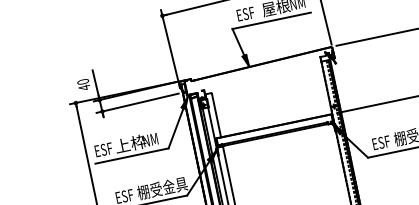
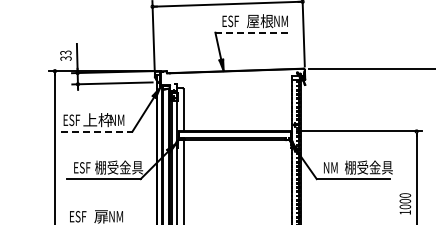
line: (272, 20) -> (254, 32), solid -> dashed
text: (83, 84) -> (65, 55), 40 -> 33
text: (381, 142) -> (332, 167), ESF -> NM
line: (131, 156) -> (96, 131), solid -> dashed

